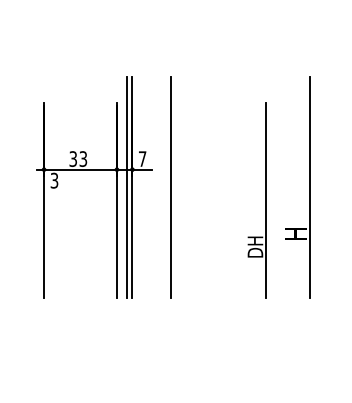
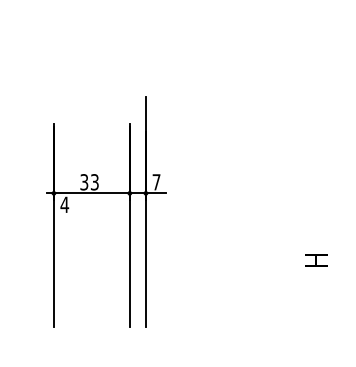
text: (54, 180) -> (64, 204), 3 -> 4
line: (127, 186) -> (140, 210), removed
line: (171, 186) -> (186, 210), removed
line: (310, 186) -> (331, 210), removed
part: (265, 200) -> (284, 225), removed

